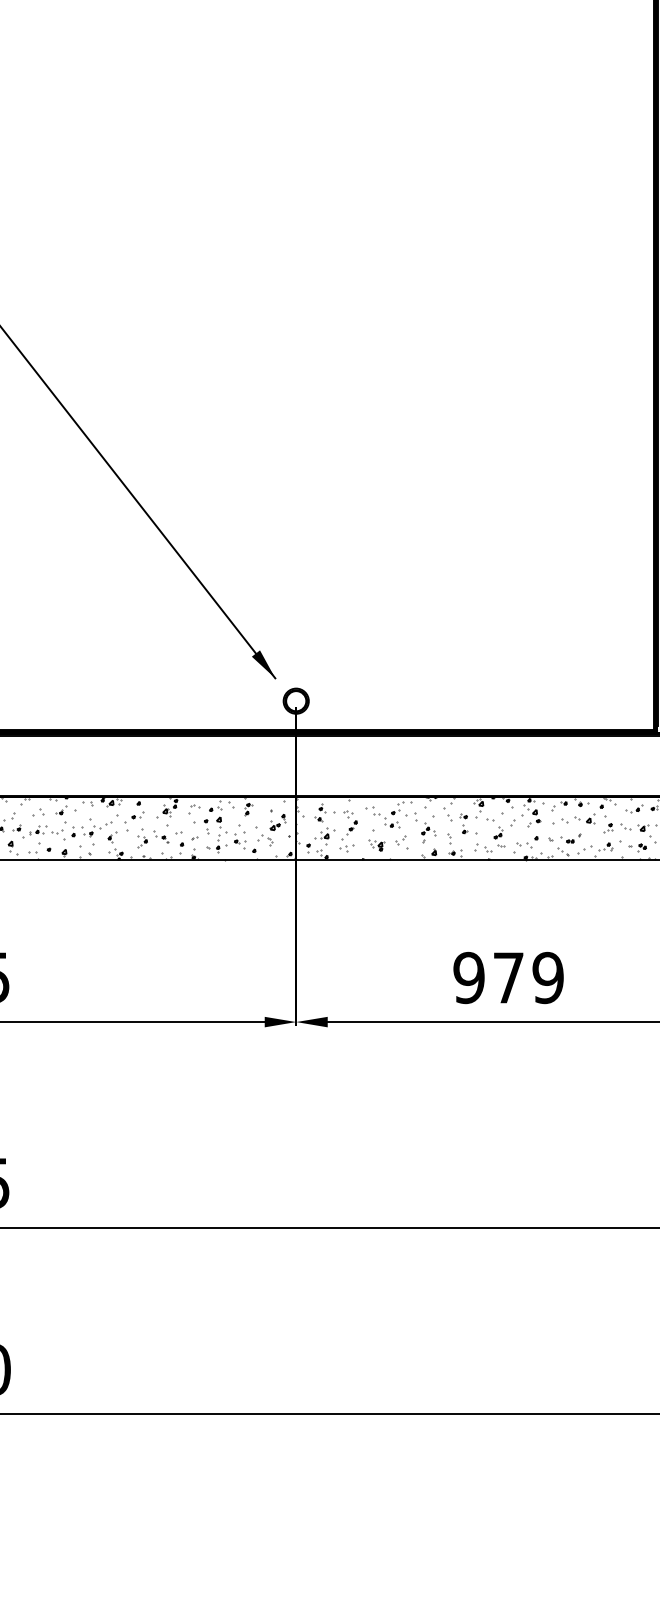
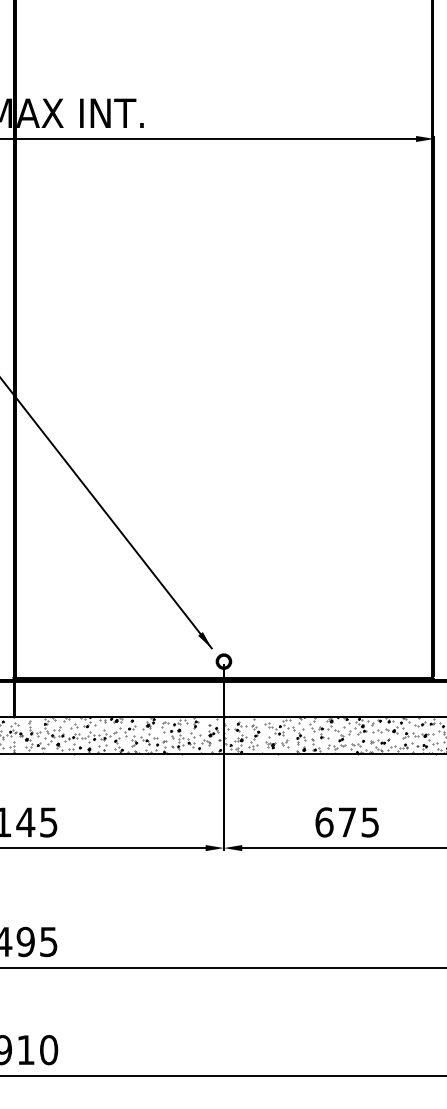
text: (508, 978) -> (347, 822), 979 -> 675

